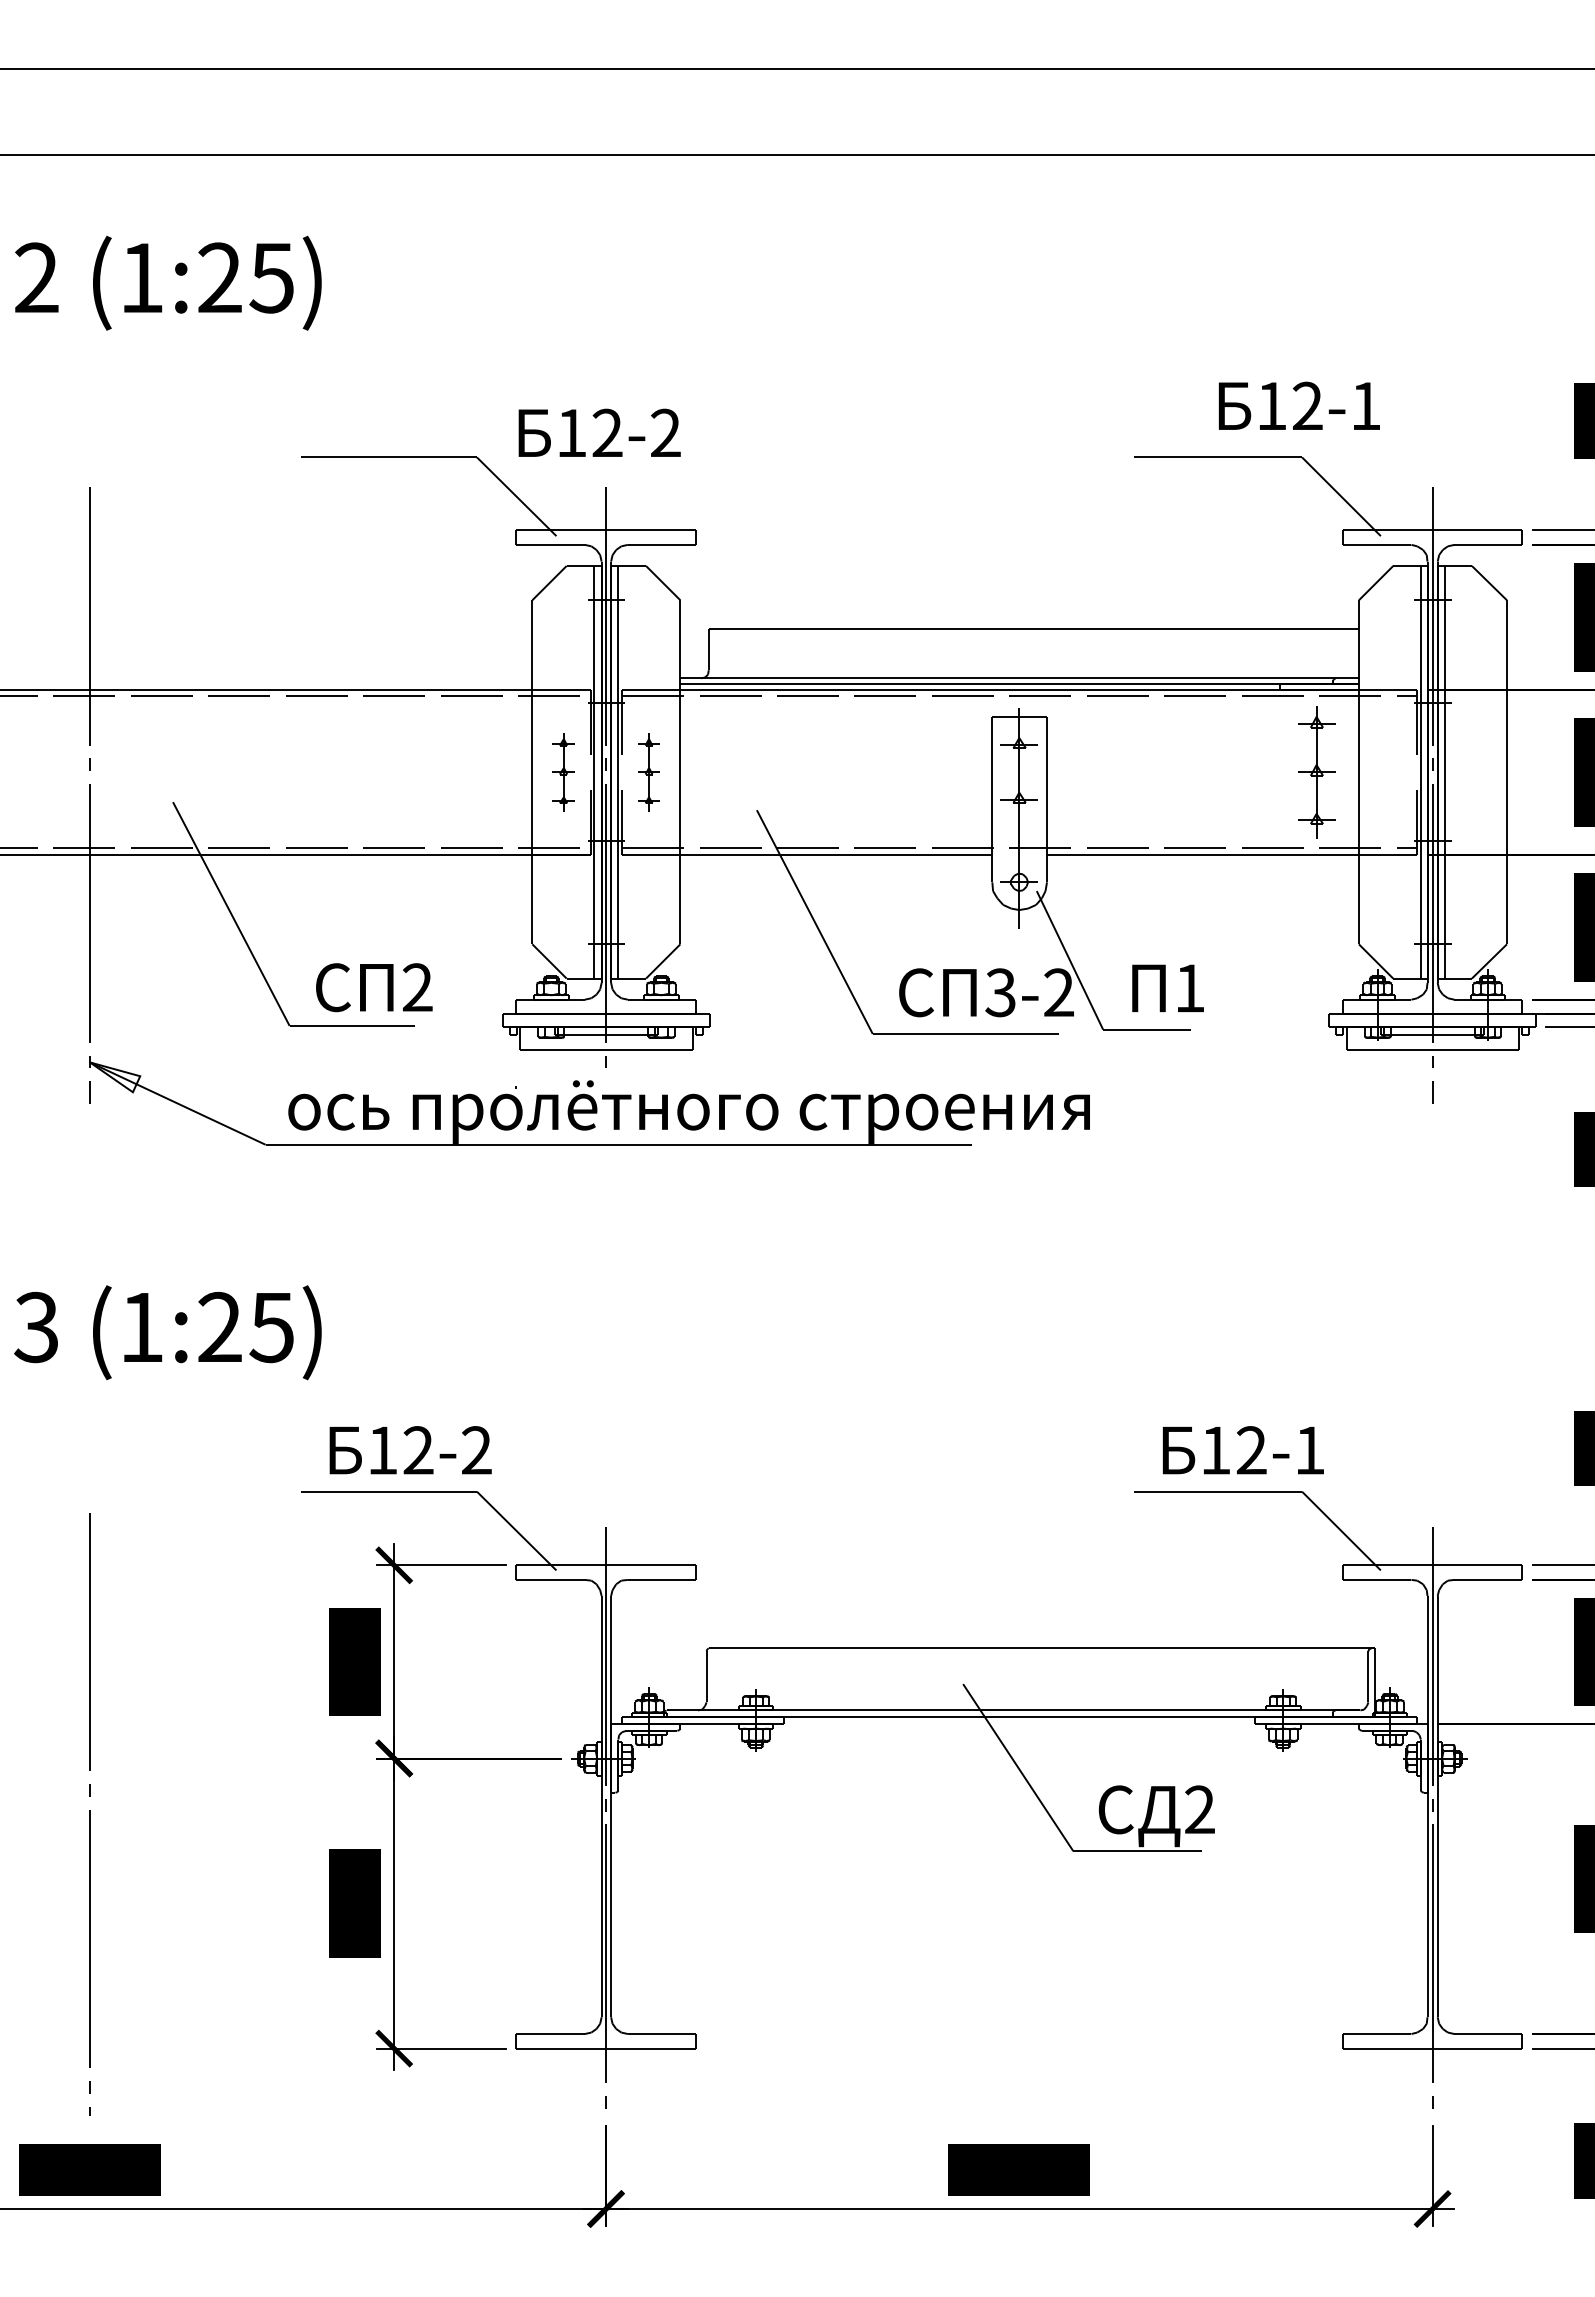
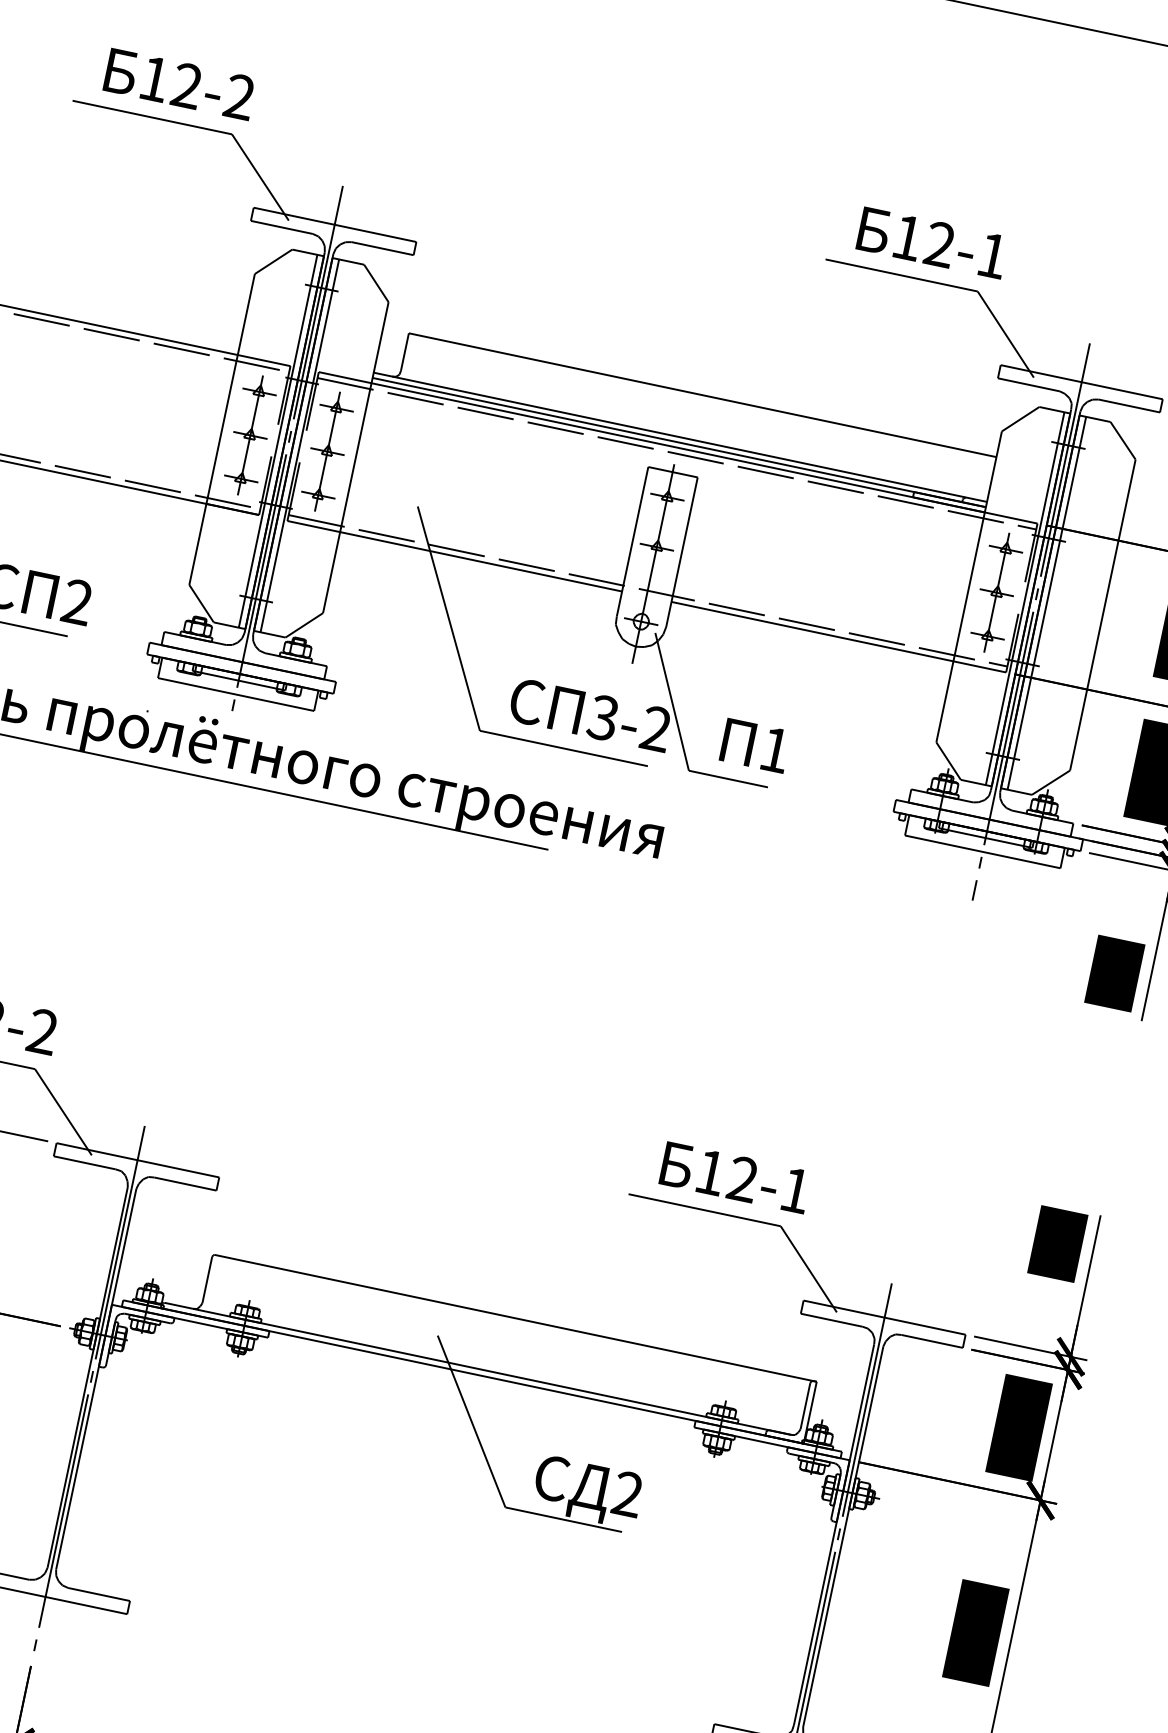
text: (1298, 405) -> (931, 242), moved
text: (599, 432) -> (179, 83), moved
part: (563, 772) -> (250, 435), size x1.67
part: (648, 772) -> (327, 451), size x1.67
part: (1316, 772) -> (996, 592), moved

